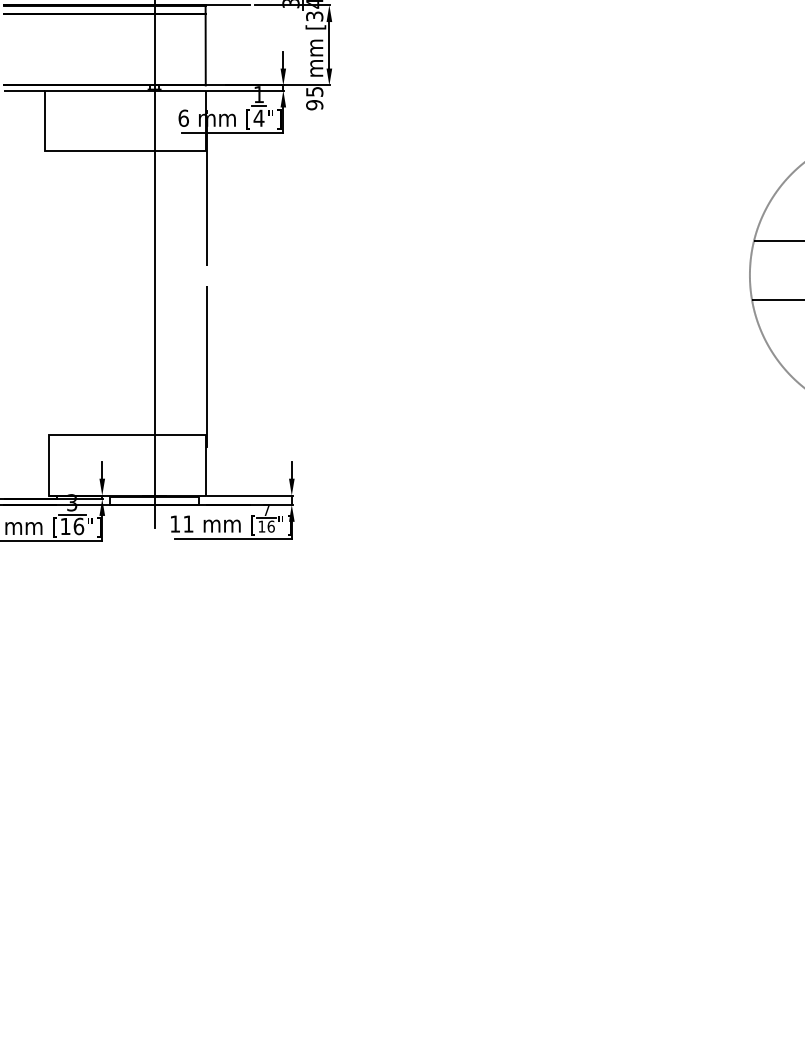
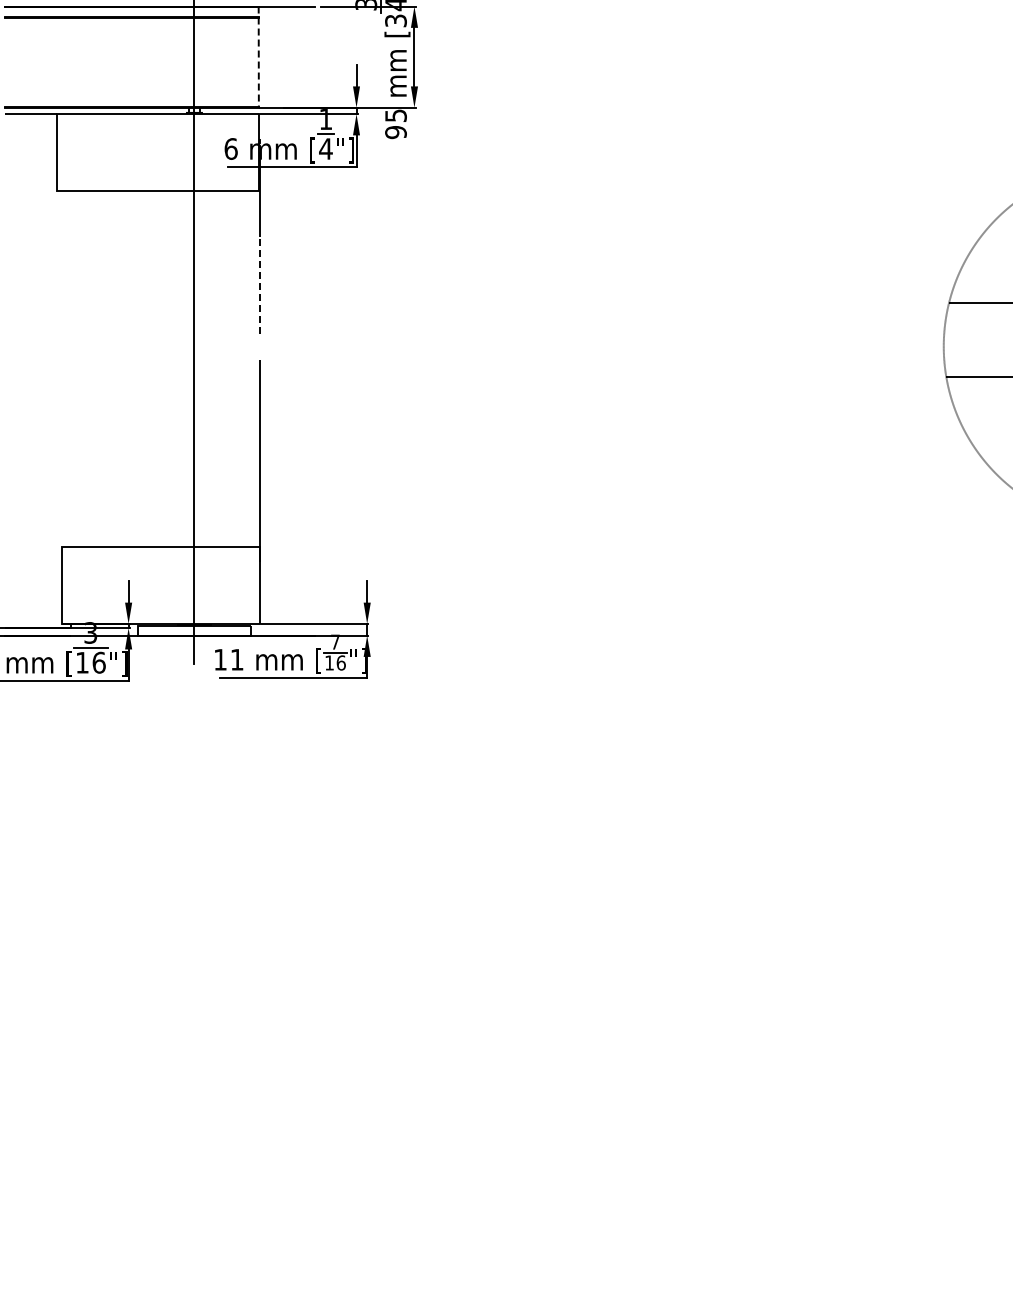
line: (205, 45) -> (258, 57), solid -> dashed
line: (207, 226) -> (260, 285), solid -> dashed

